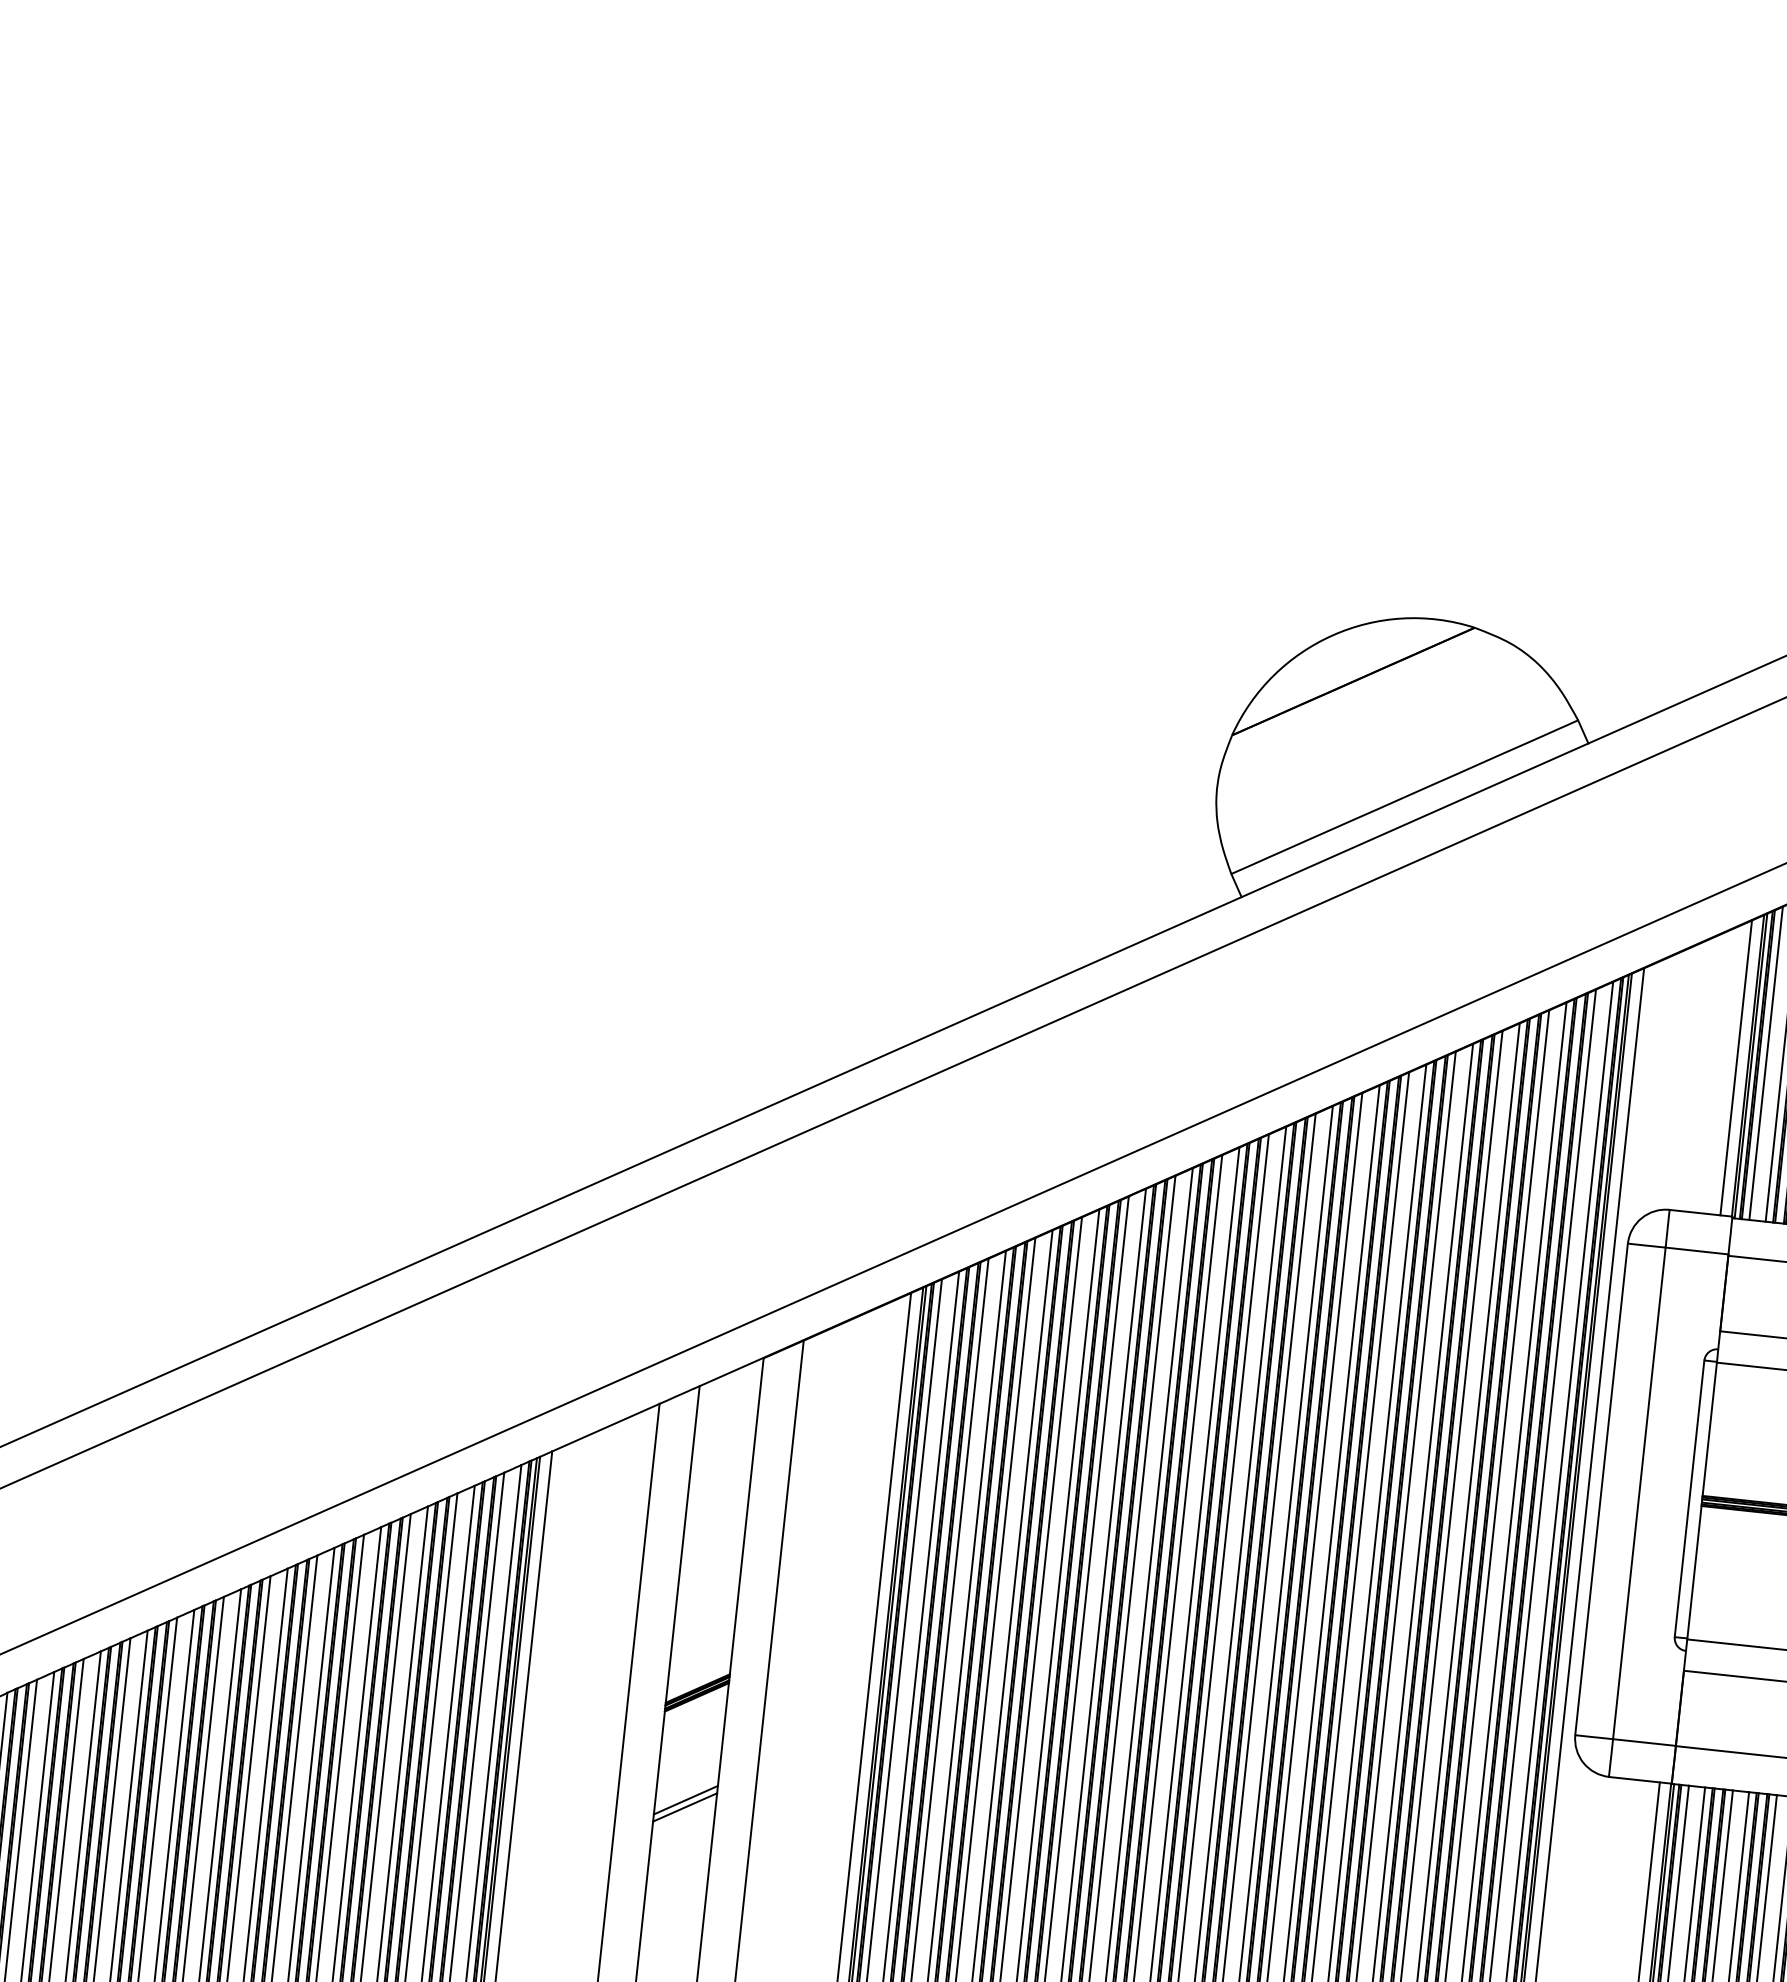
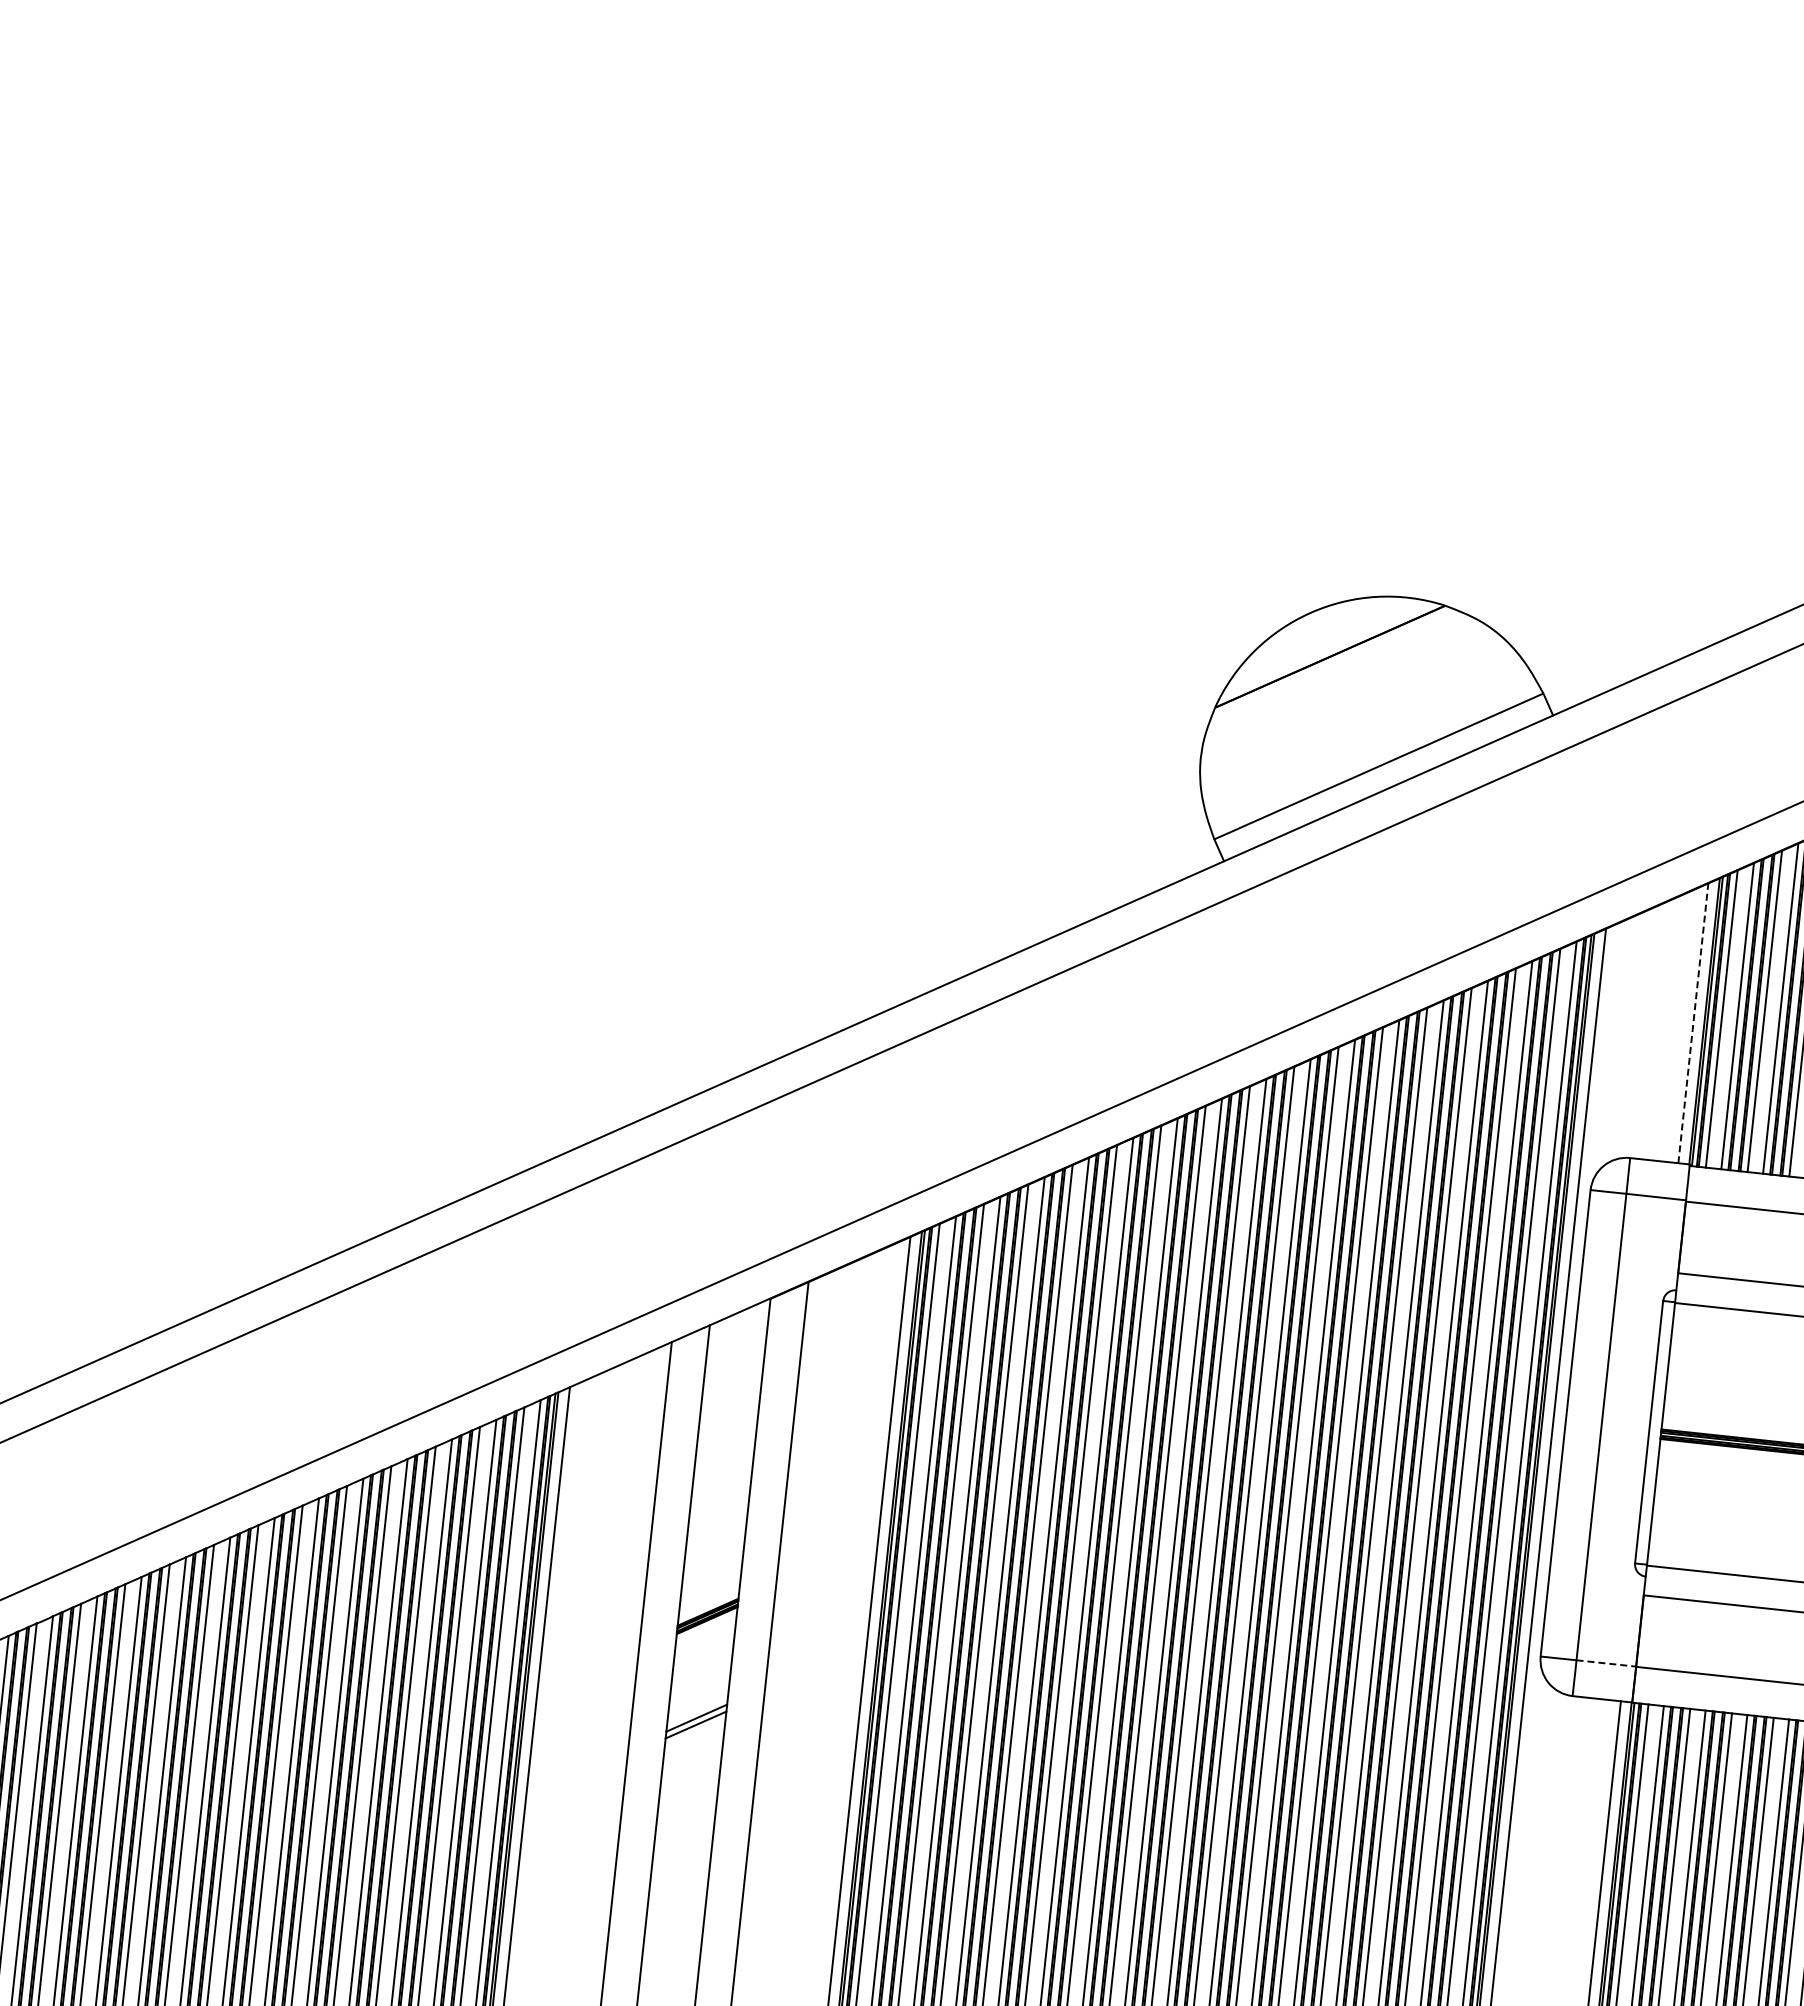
line: (1736, 1068) -> (1693, 1023), solid -> dashed
line: (1644, 1742) -> (1606, 1663), solid -> dashed

